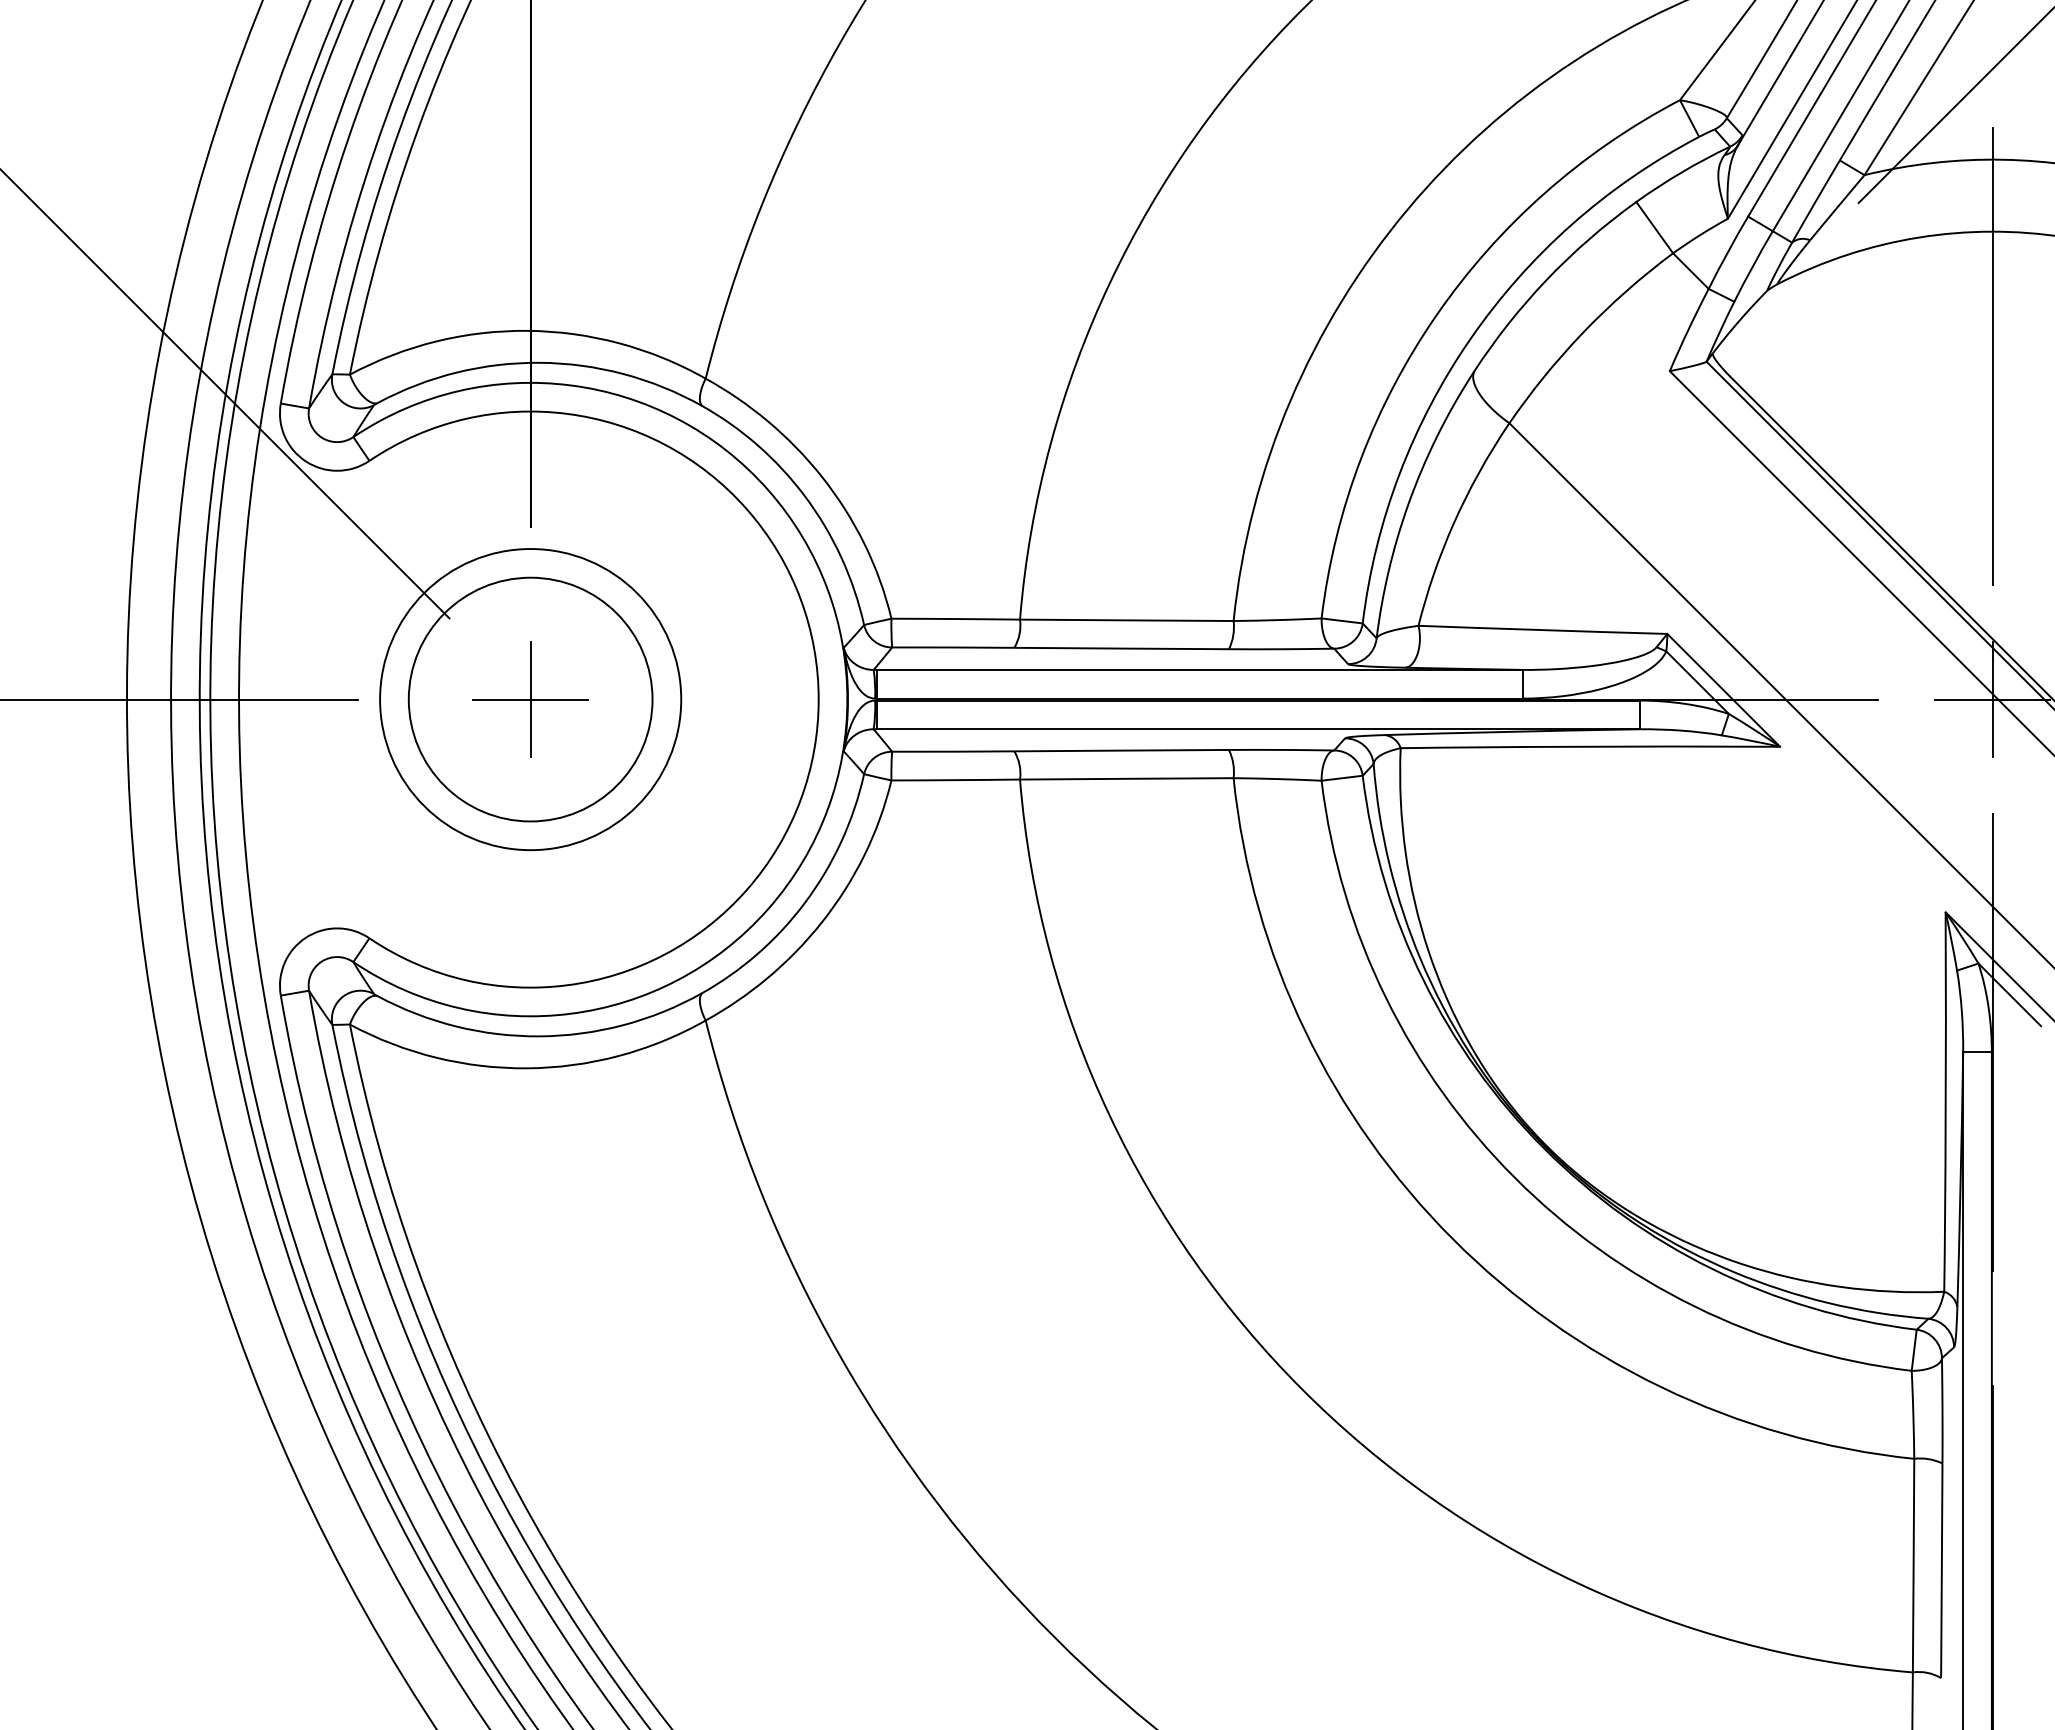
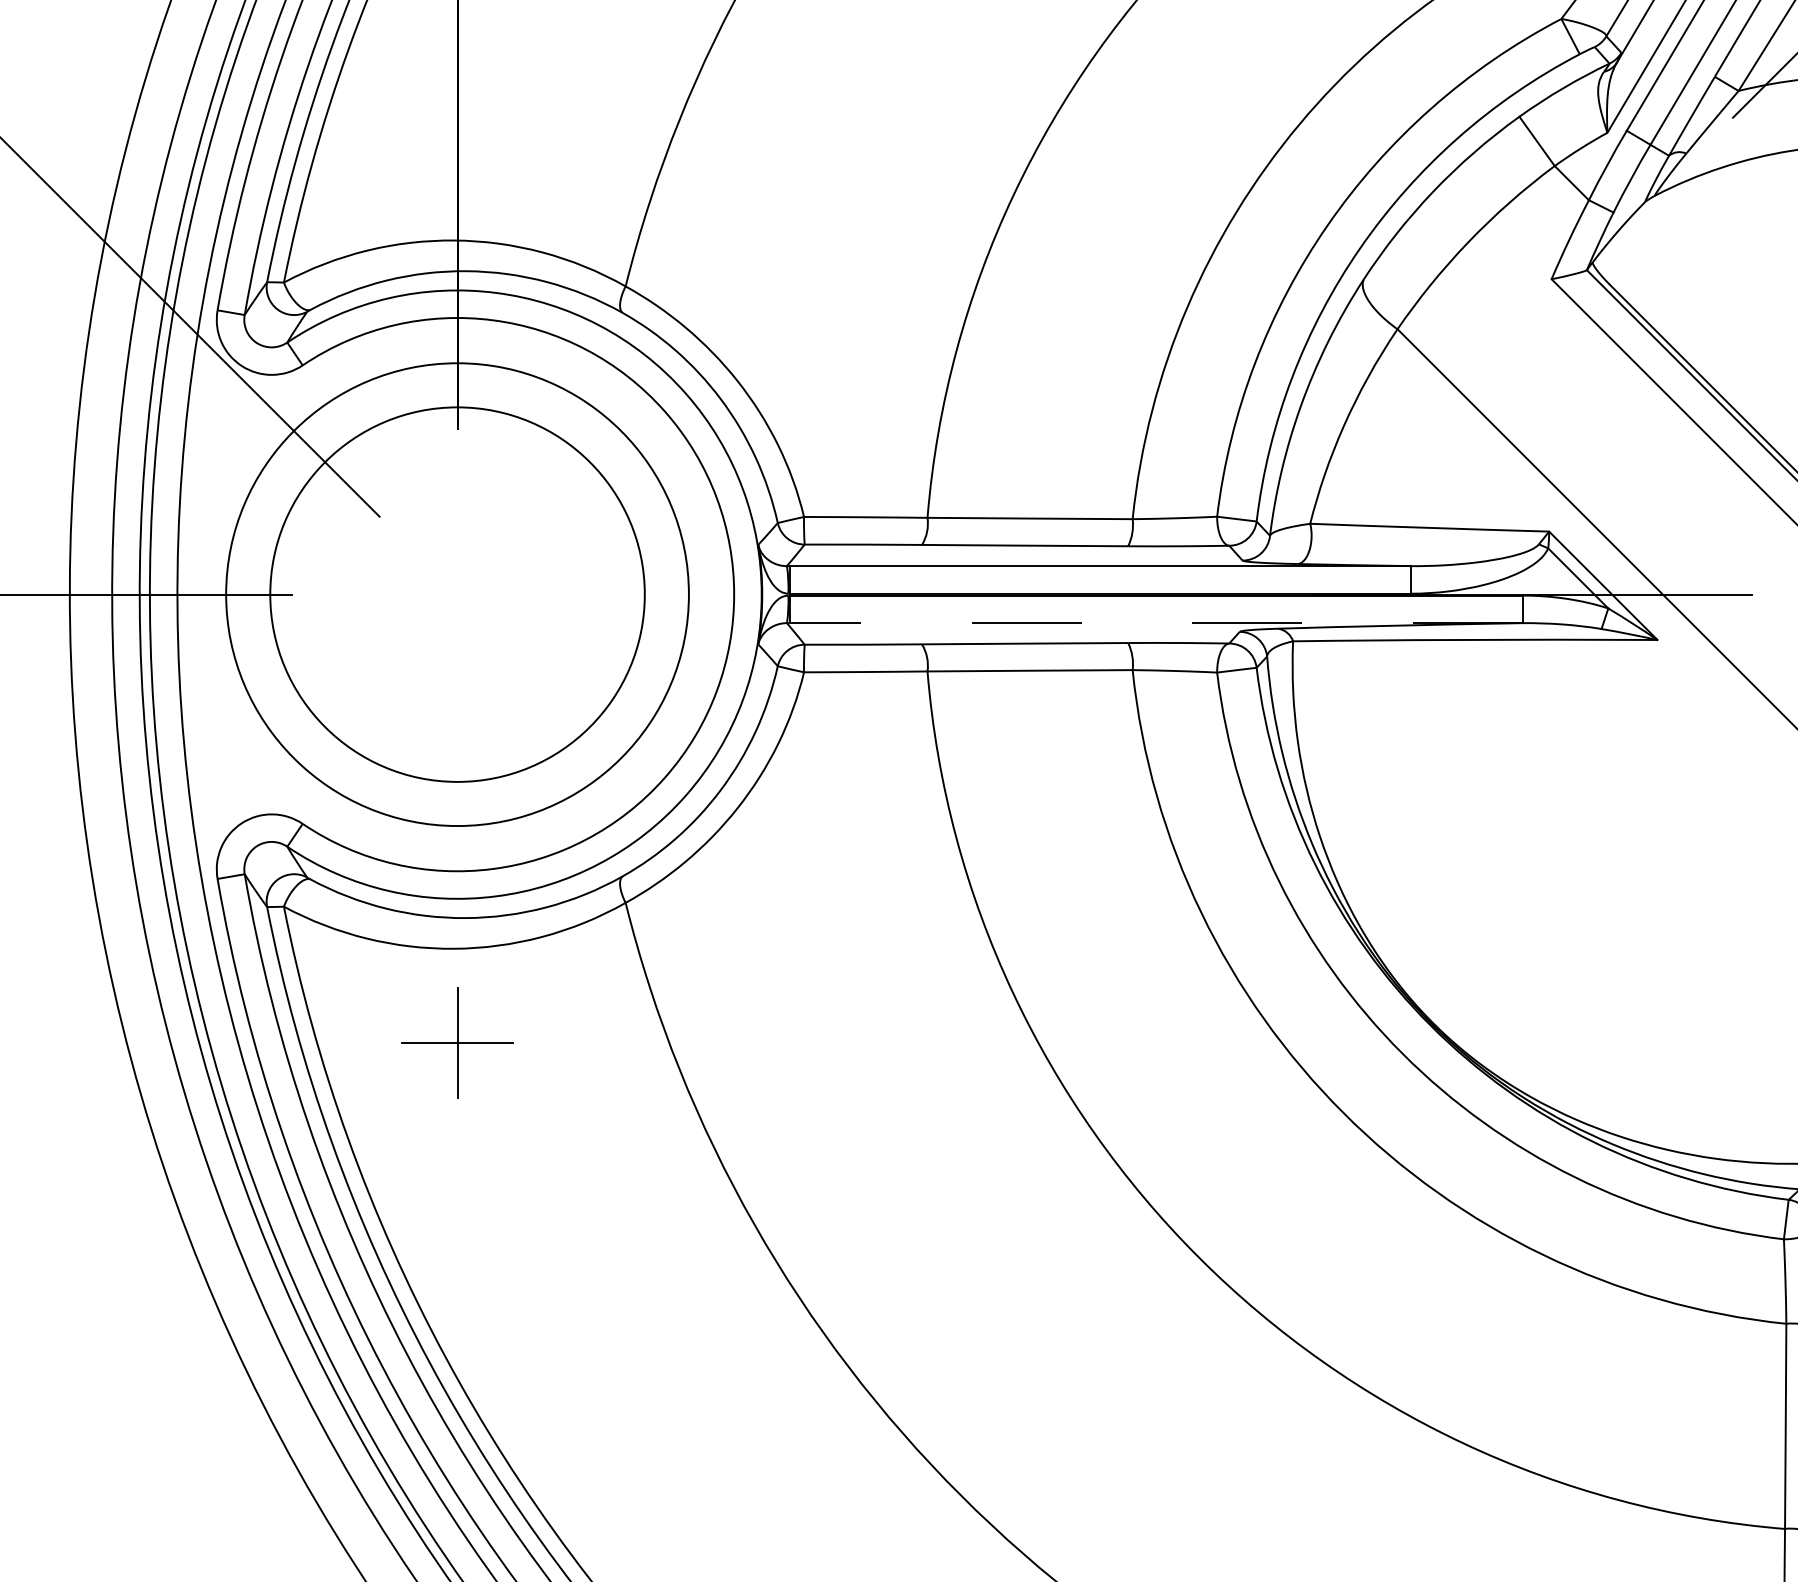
circle: (530, 699) -> (457, 594), size x1.6
circle: (530, 699) -> (457, 594), size x1.6
part: (530, 699) -> (457, 1043), moved
line: (1258, 729) -> (1156, 623), solid -> dashed

